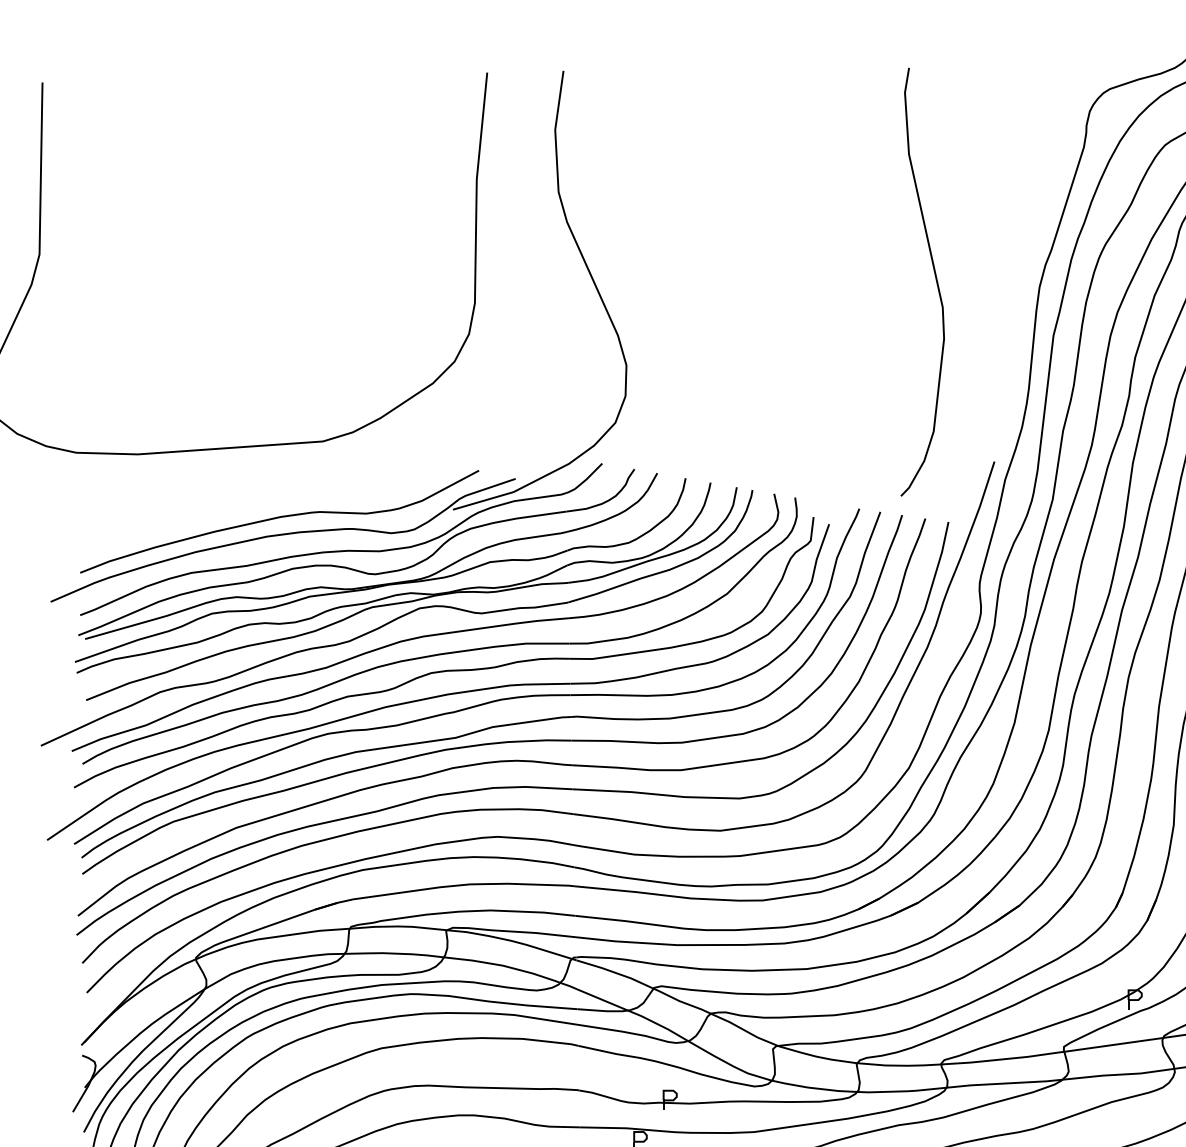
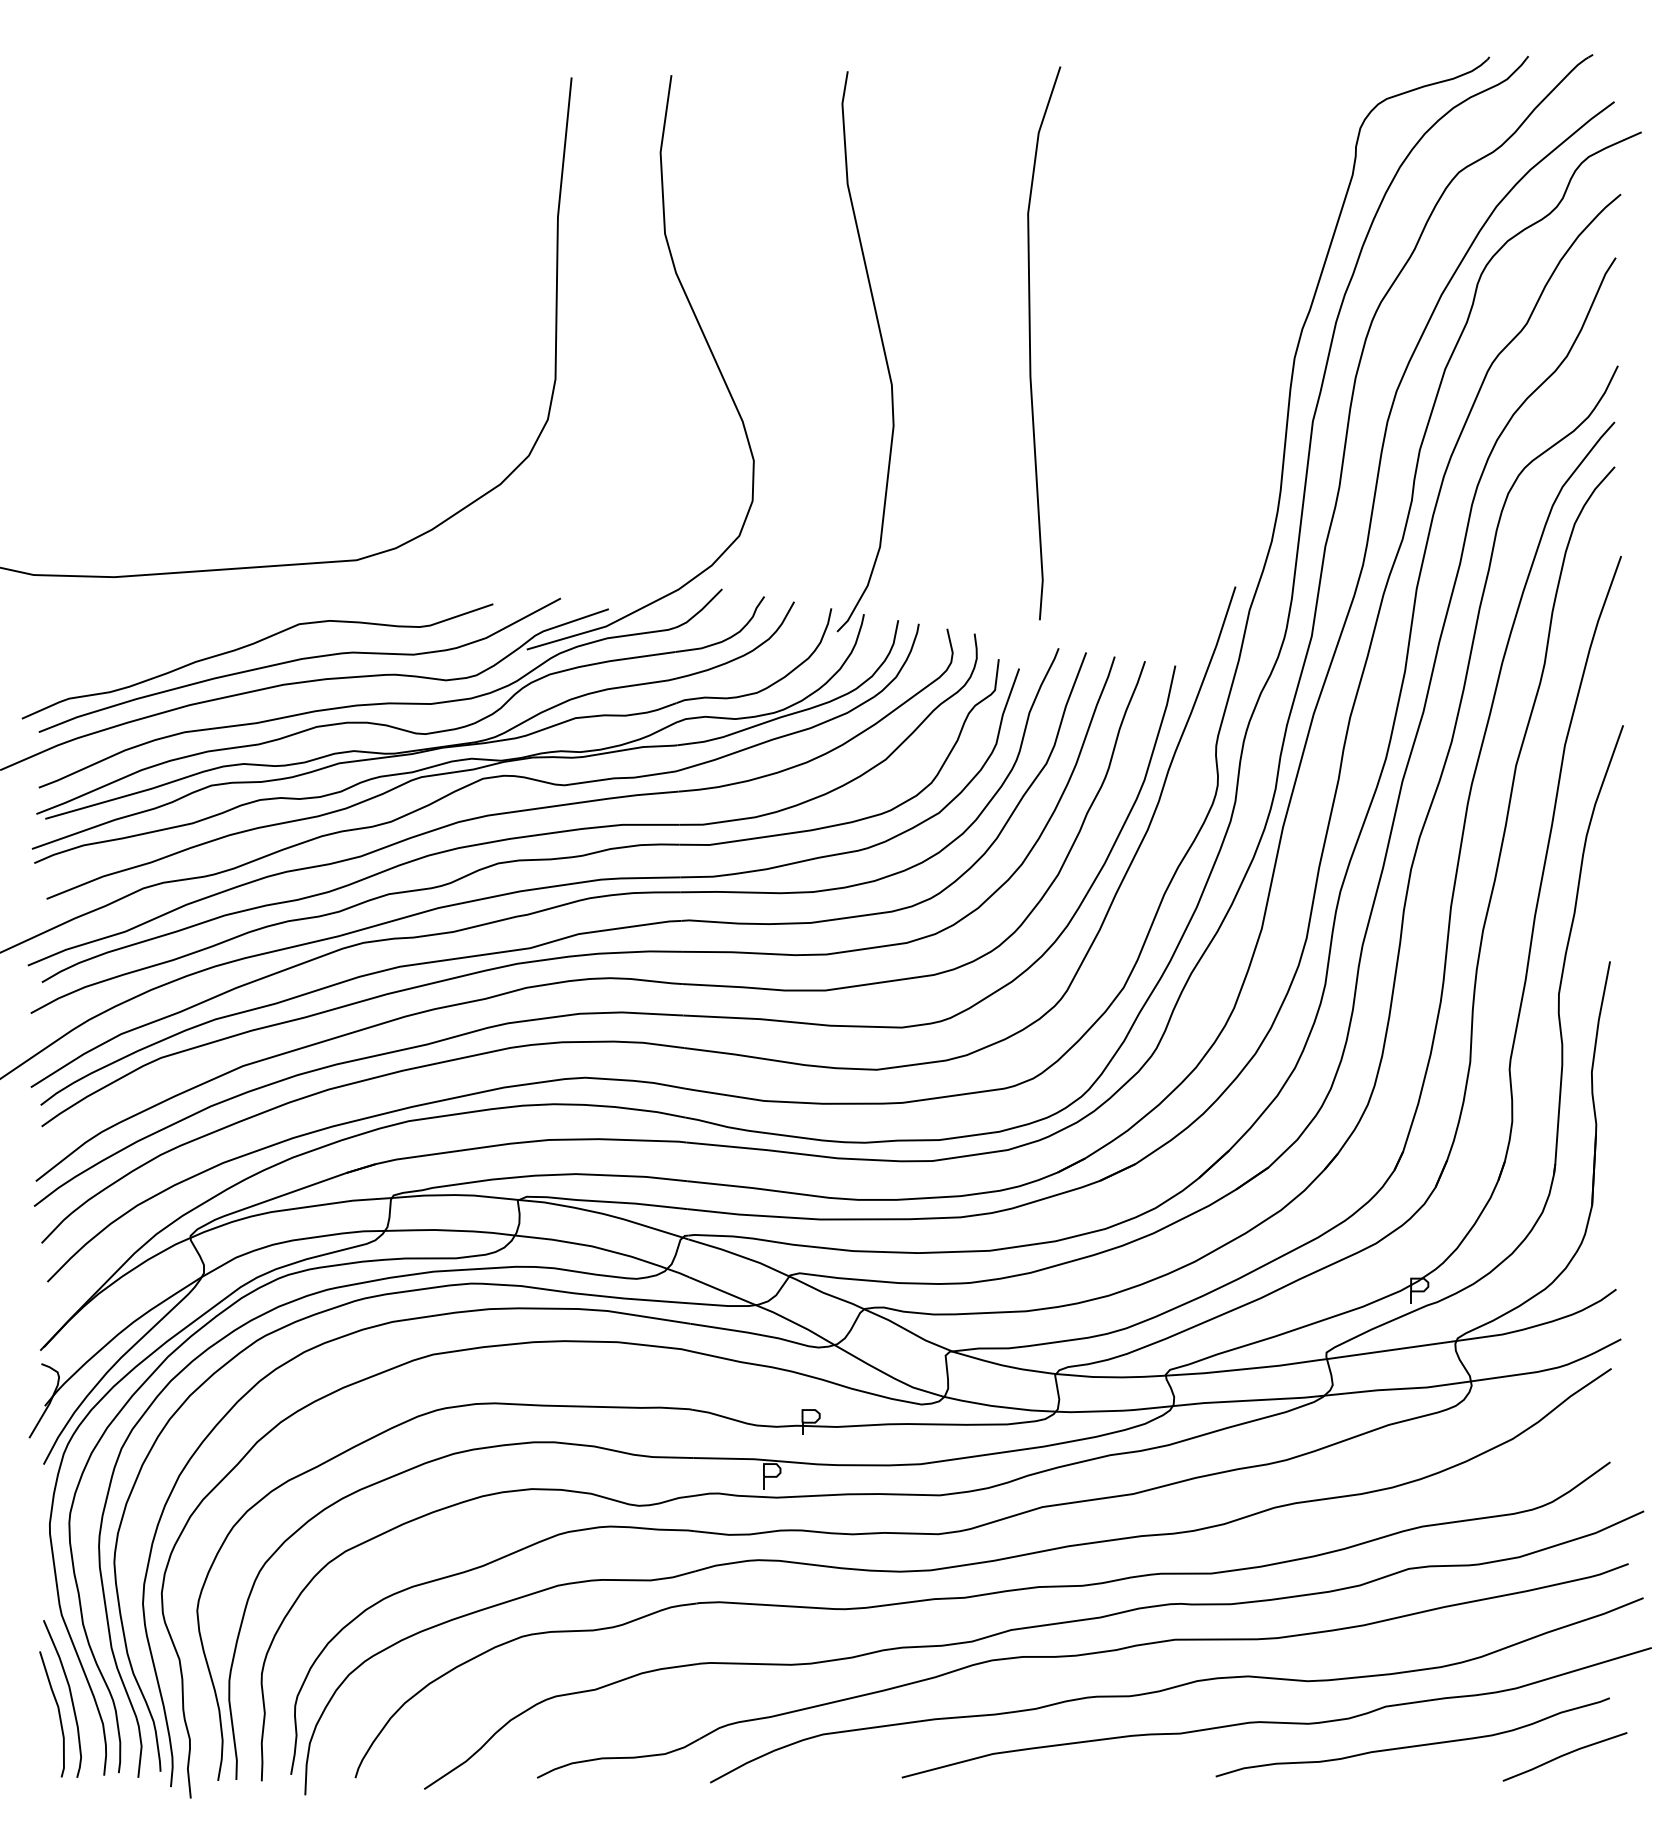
part: (837, 275) -> (1030, 343), added
curve: (935, 278) -> (882, 347), moved
curve: (241, 507) -> (249, 646), added

